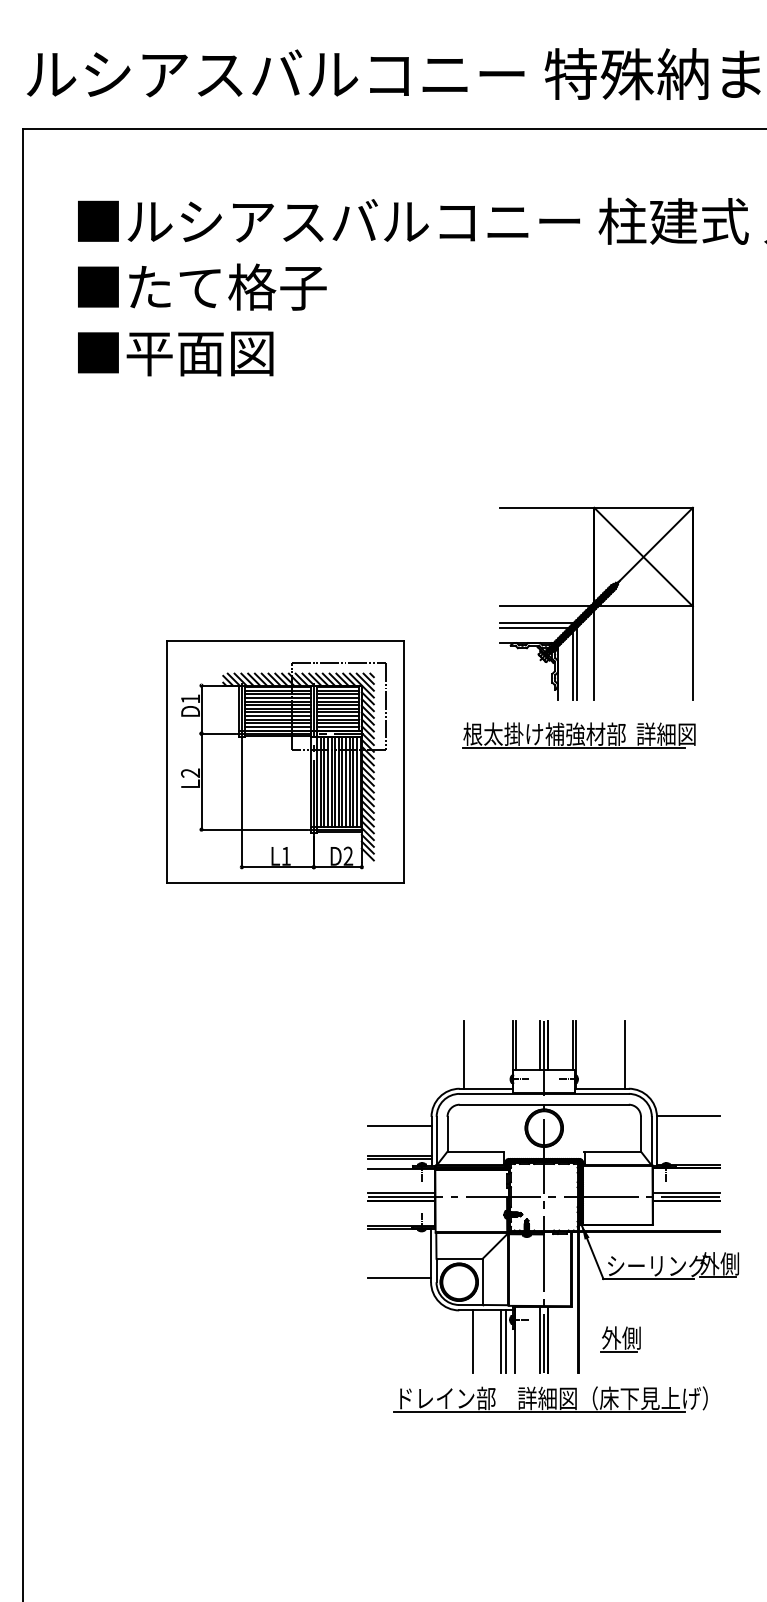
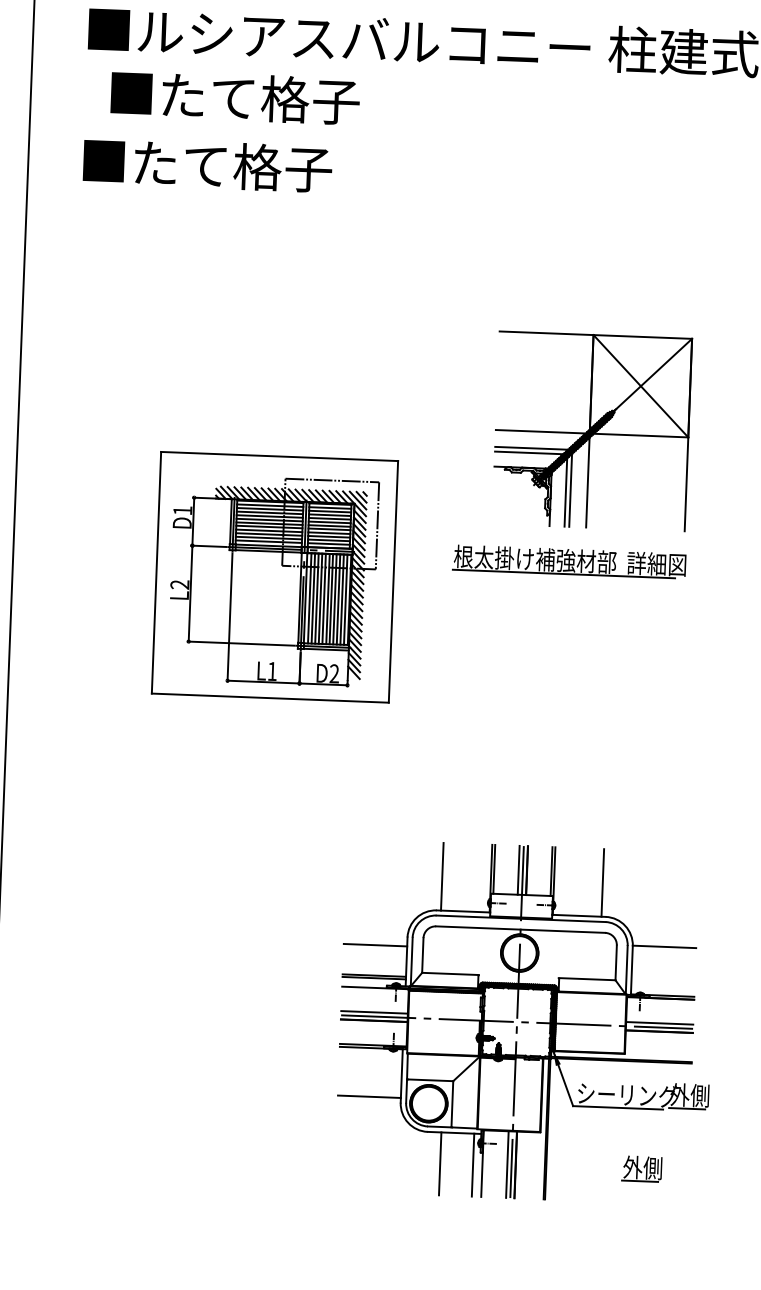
text: (202, 286) -> (235, 96), moved
text: (226, 352) -> (231, 165), ■平面図 -> ■たて格子
part: (620, 1339) -> (641, 1169), moved
line: (501, 1341) -> (468, 1164), removed
part: (550, 1399) -> (515, 1224), removed

